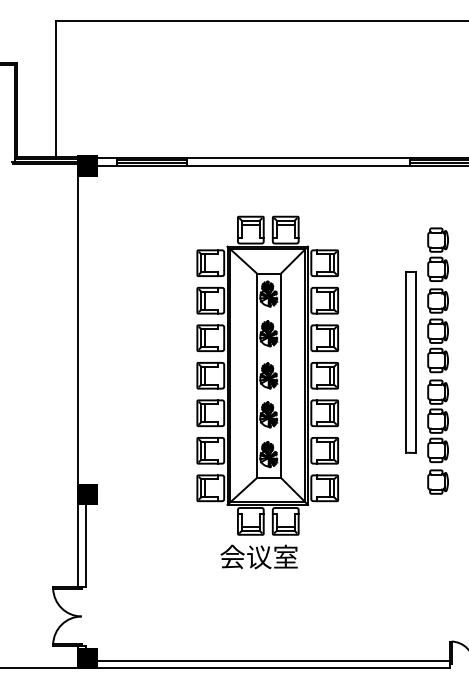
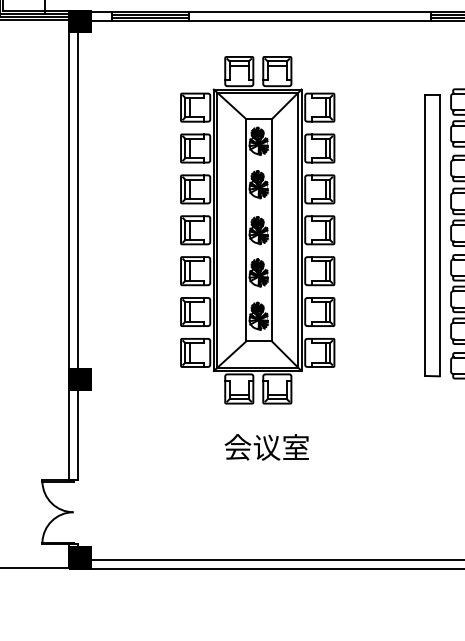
line: (85, 330) -> (77, 200), added
part: (410, 362) -> (431, 235), size x1.43
part: (267, 375) -> (257, 230), moved

